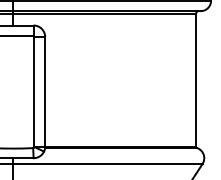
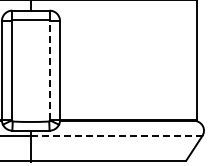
line: (34, 91) -> (50, 70), solid -> dashed
line: (107, 163) -> (116, 135), solid -> dashed

